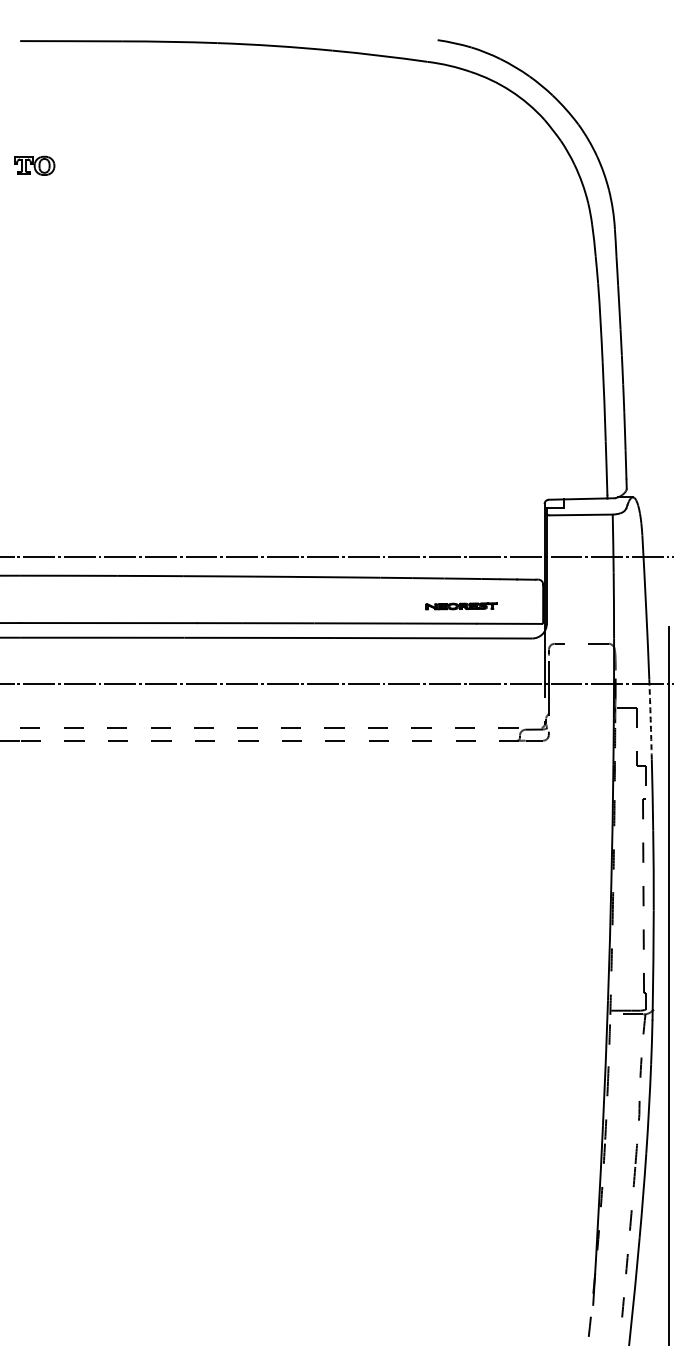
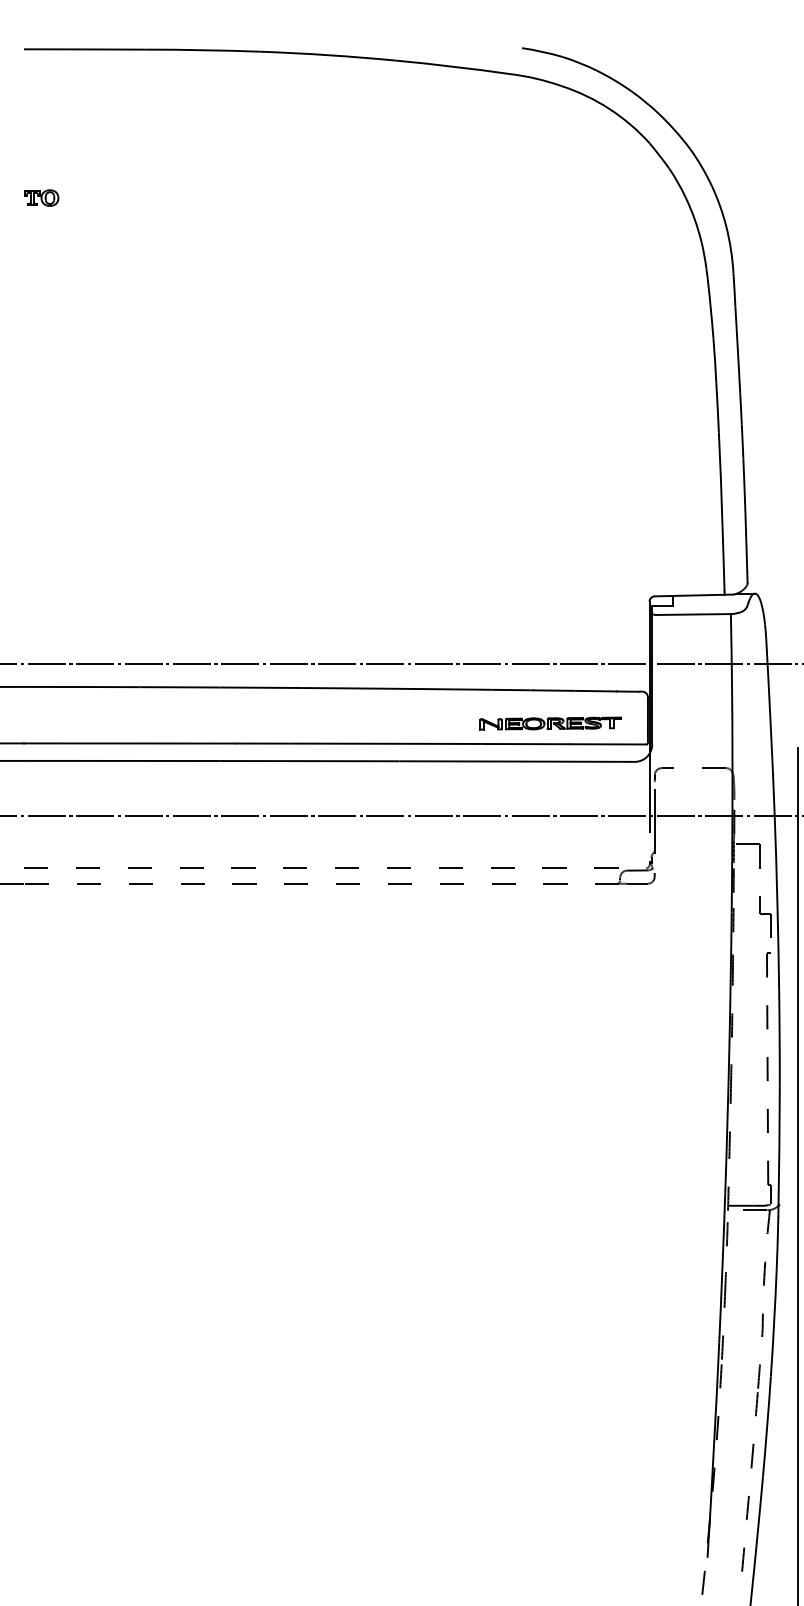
part: (34, 165) -> (41, 197), size x0.71
part: (461, 606) -> (550, 723), size x1.67
arc: (650, 719) -> (776, 858), dashed -> solid

